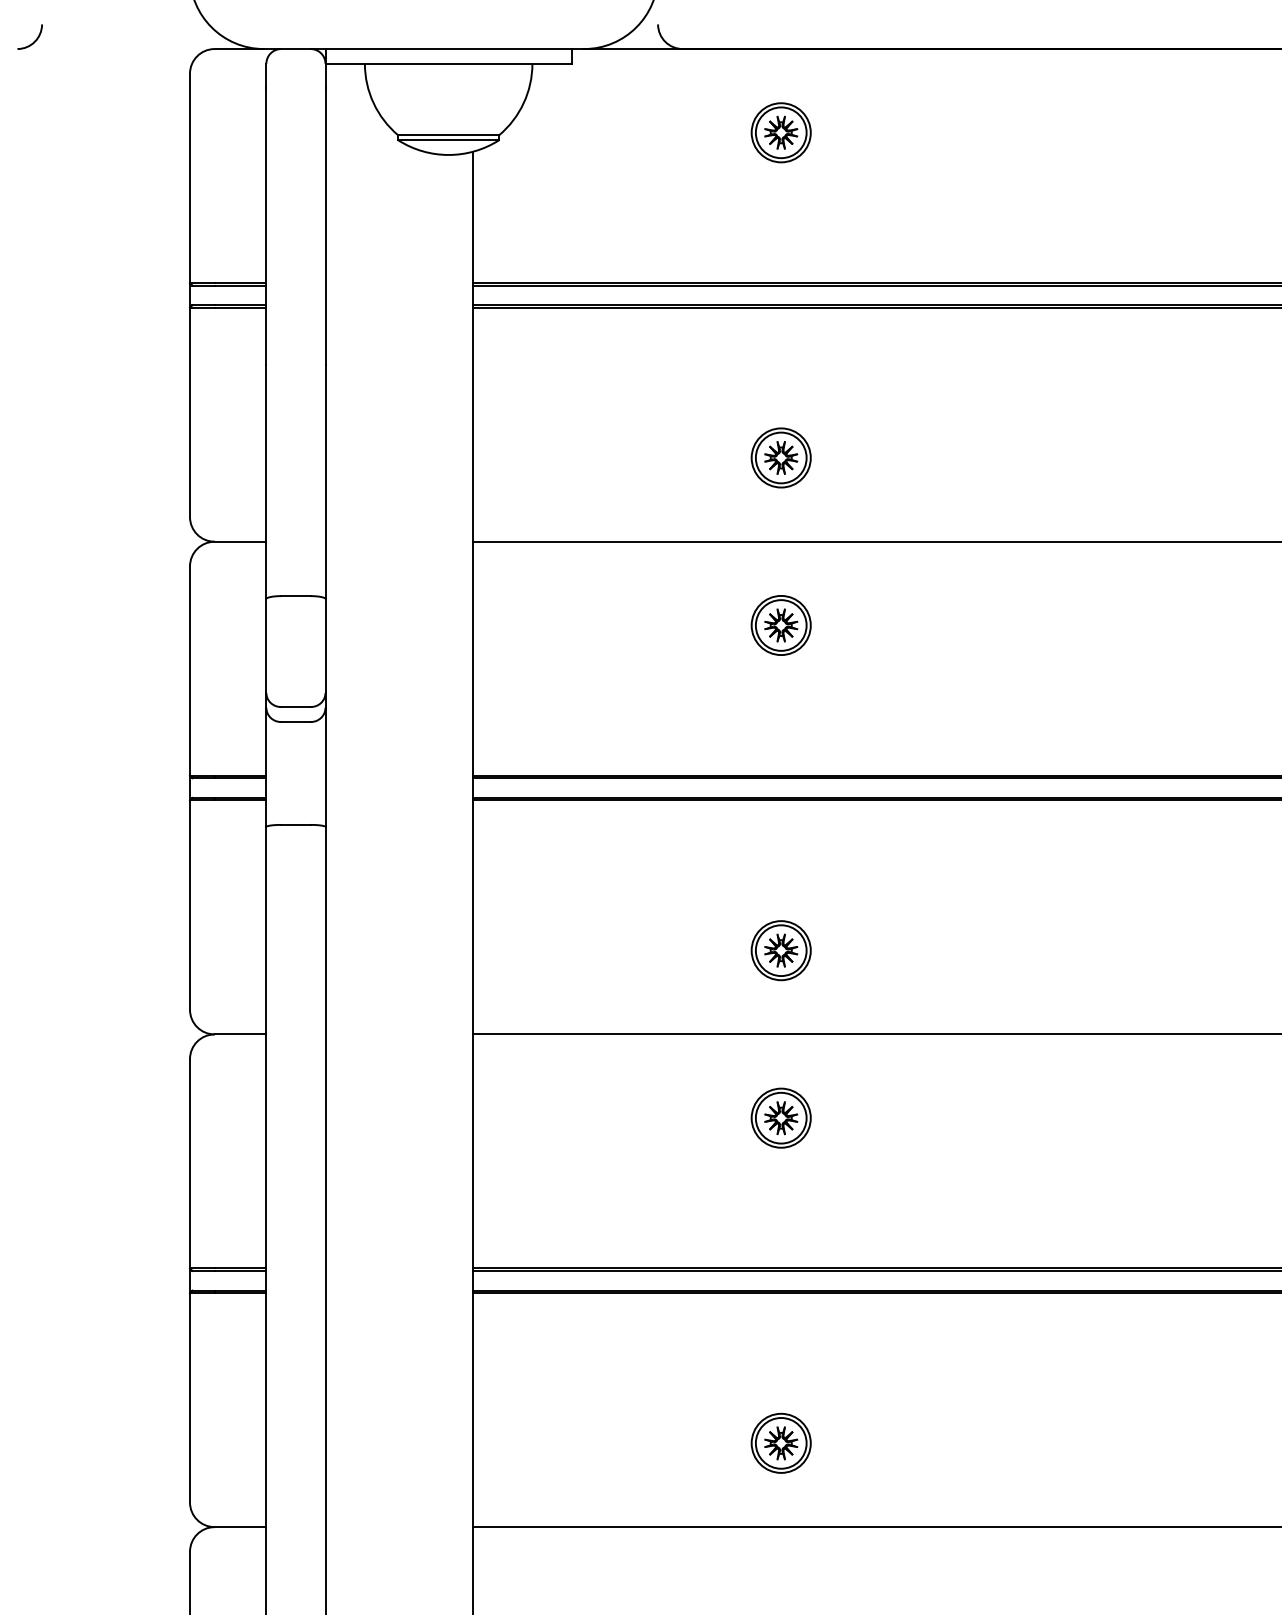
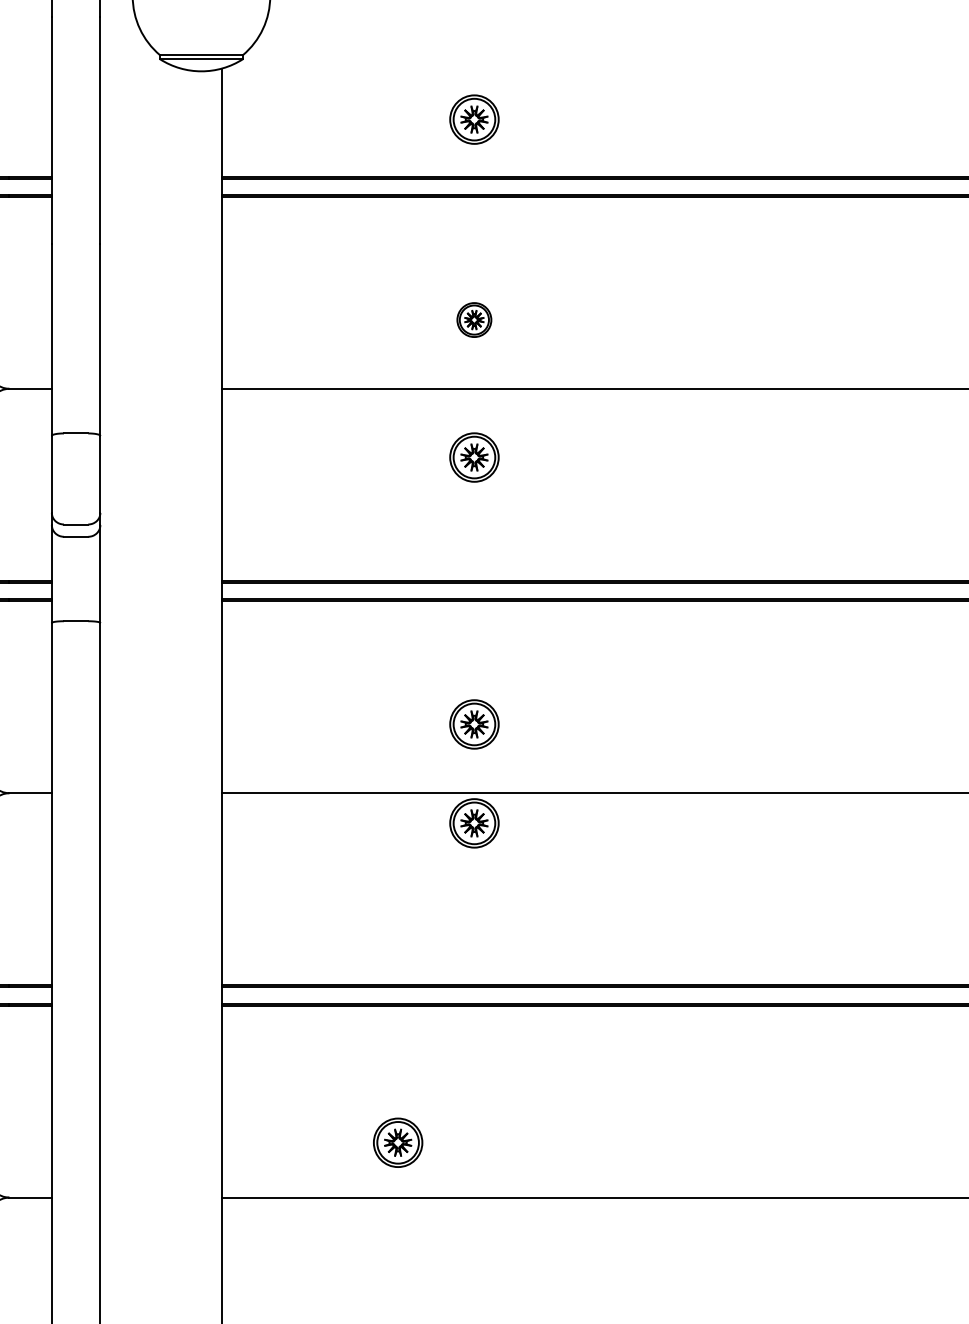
part: (780, 132) -> (473, 119), moved
part: (780, 457) -> (473, 319), size x0.7
part: (780, 1117) -> (473, 822), moved
part: (780, 1442) -> (397, 1142), moved

